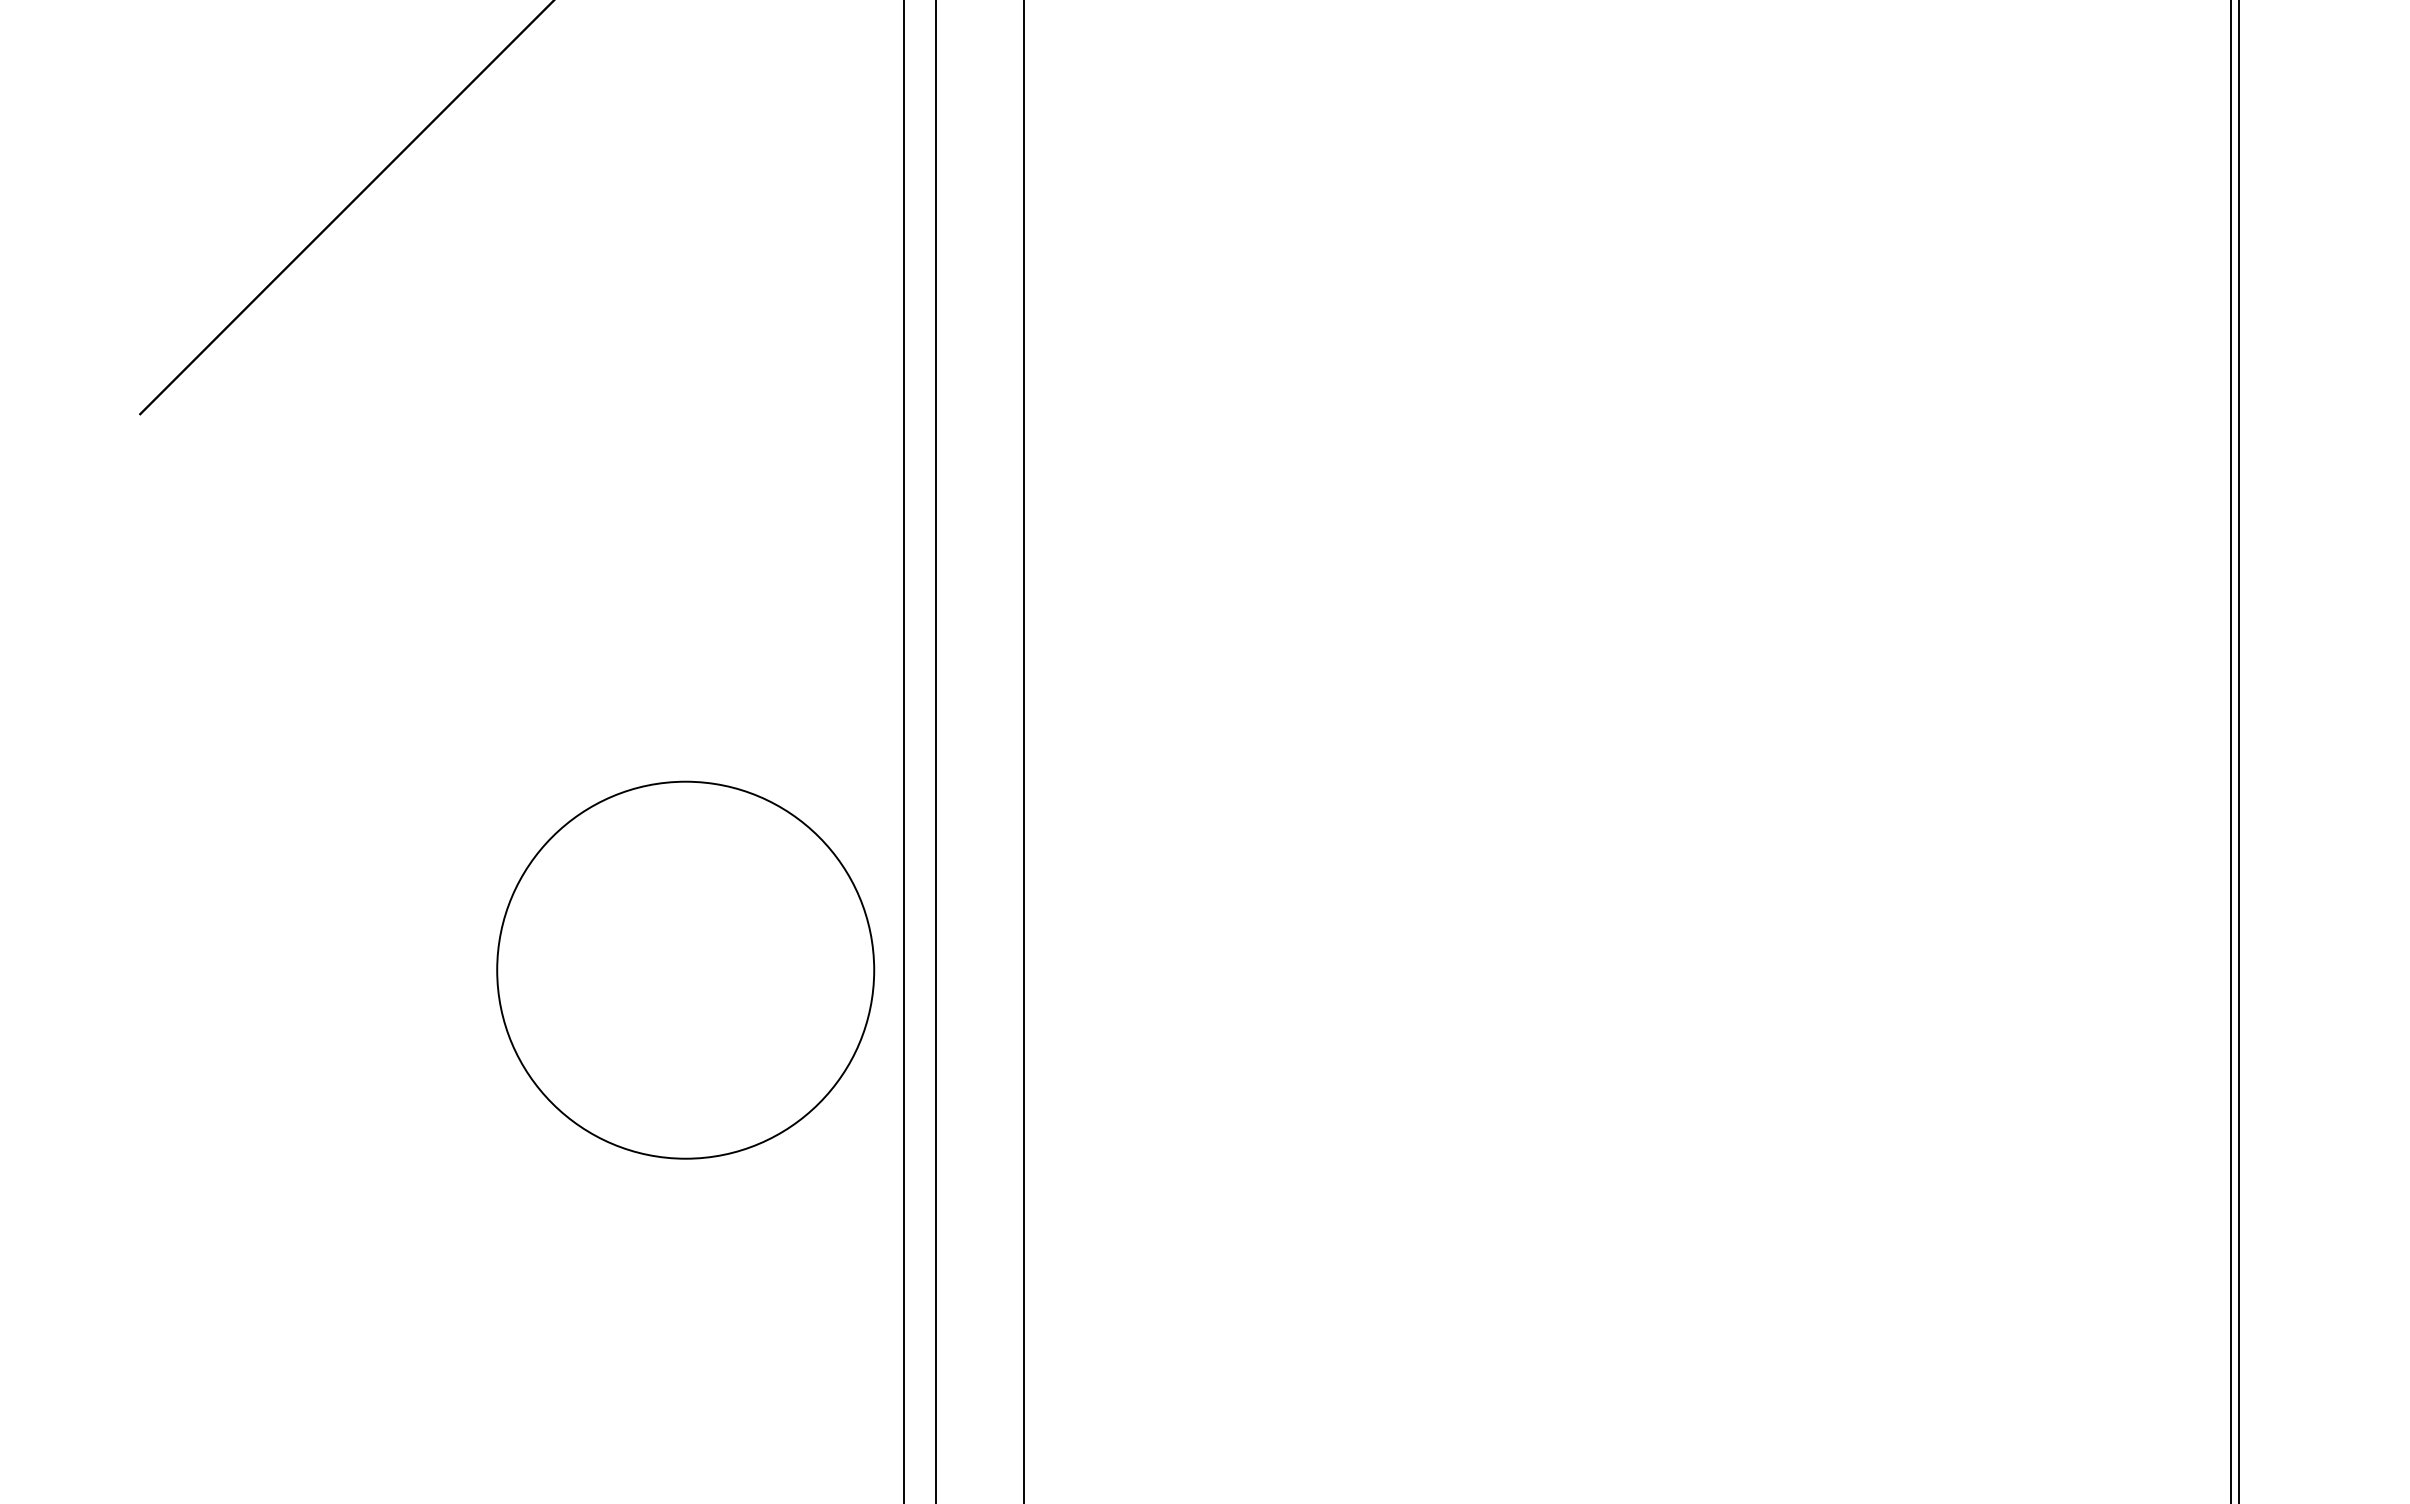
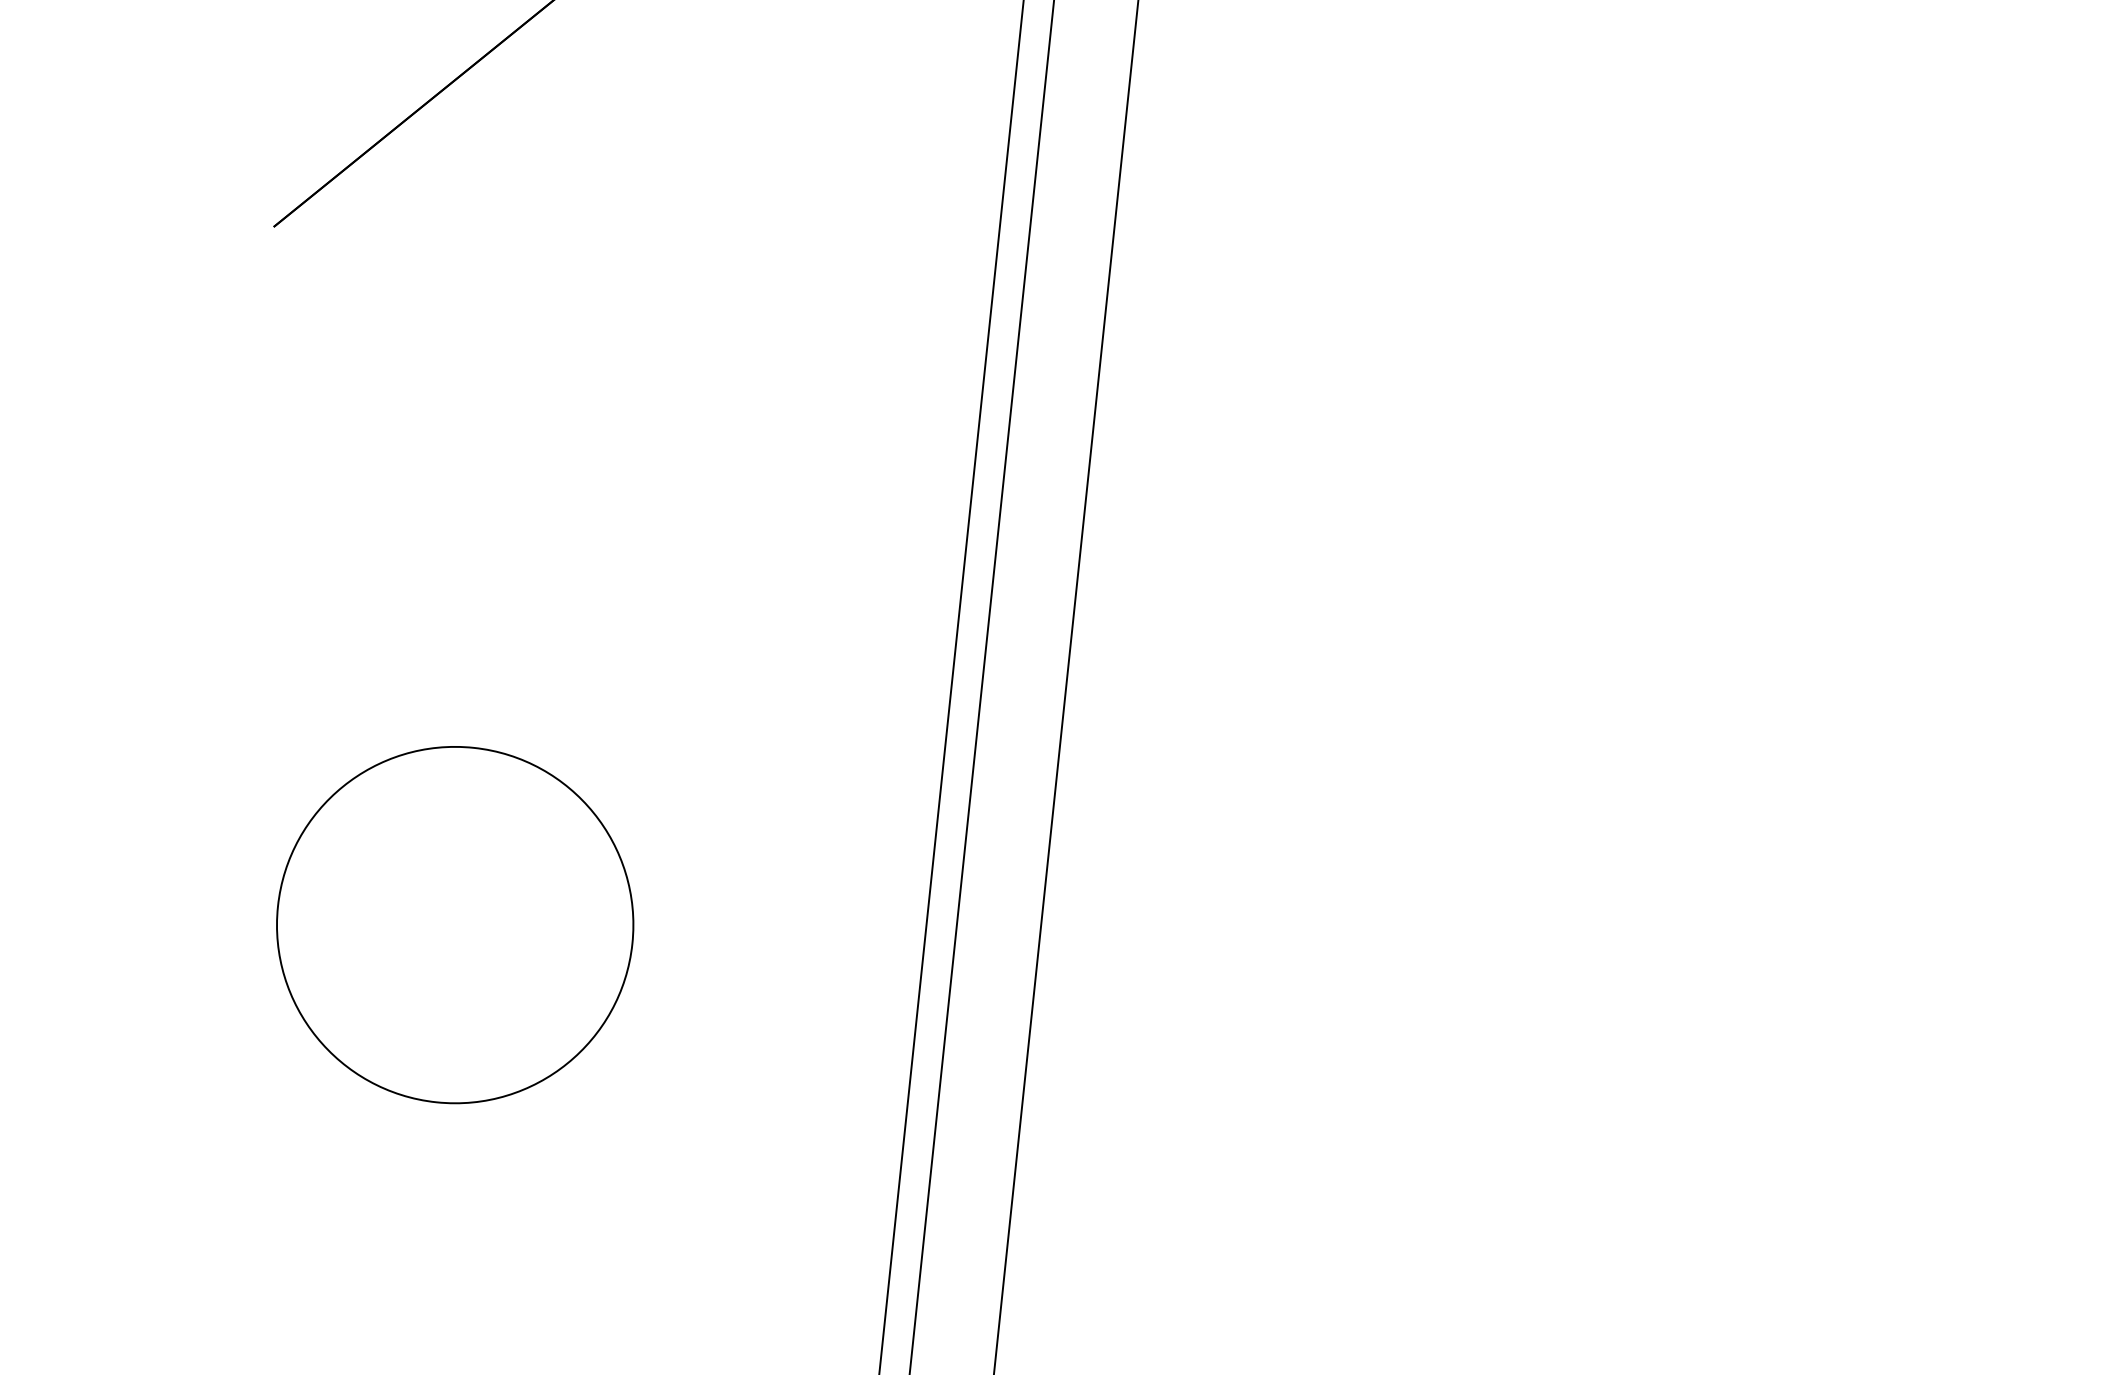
circle: (685, 969) -> (455, 924), moved

